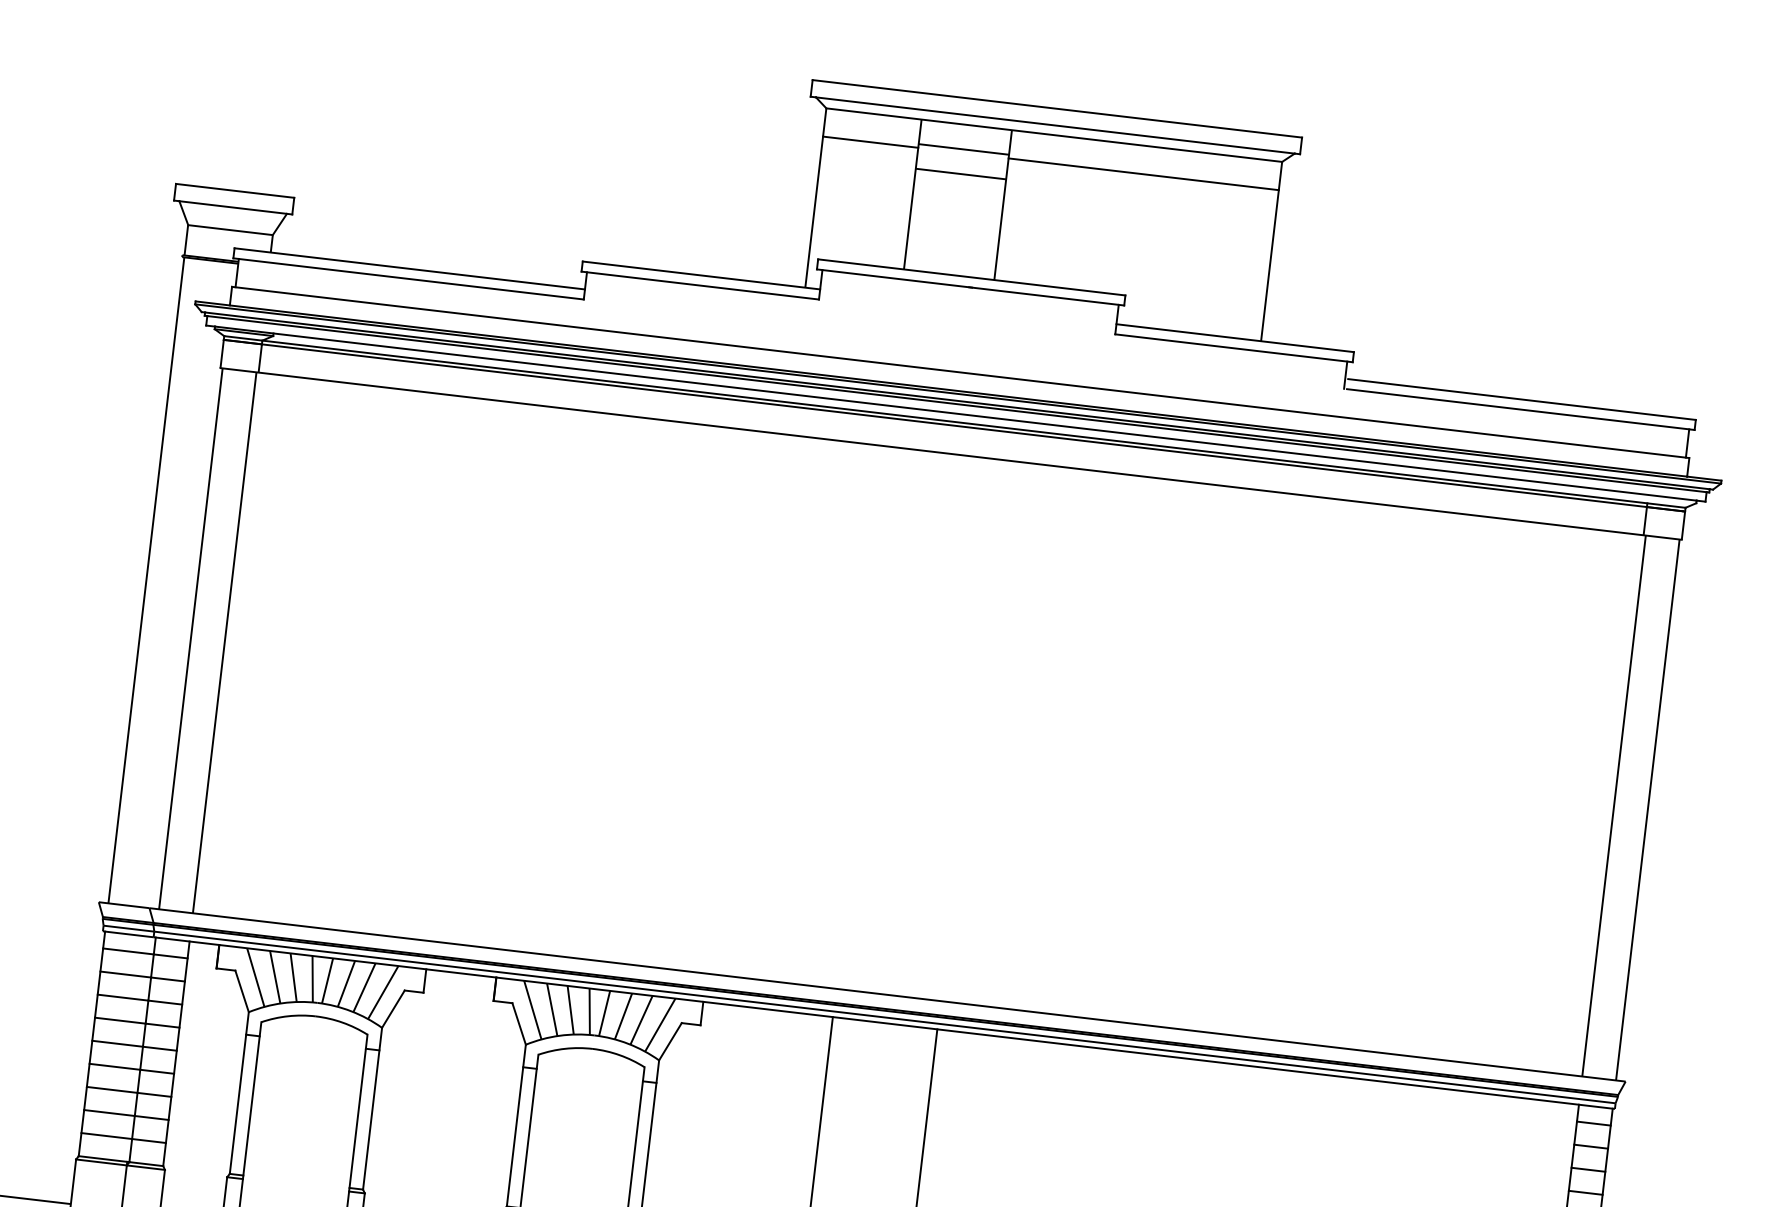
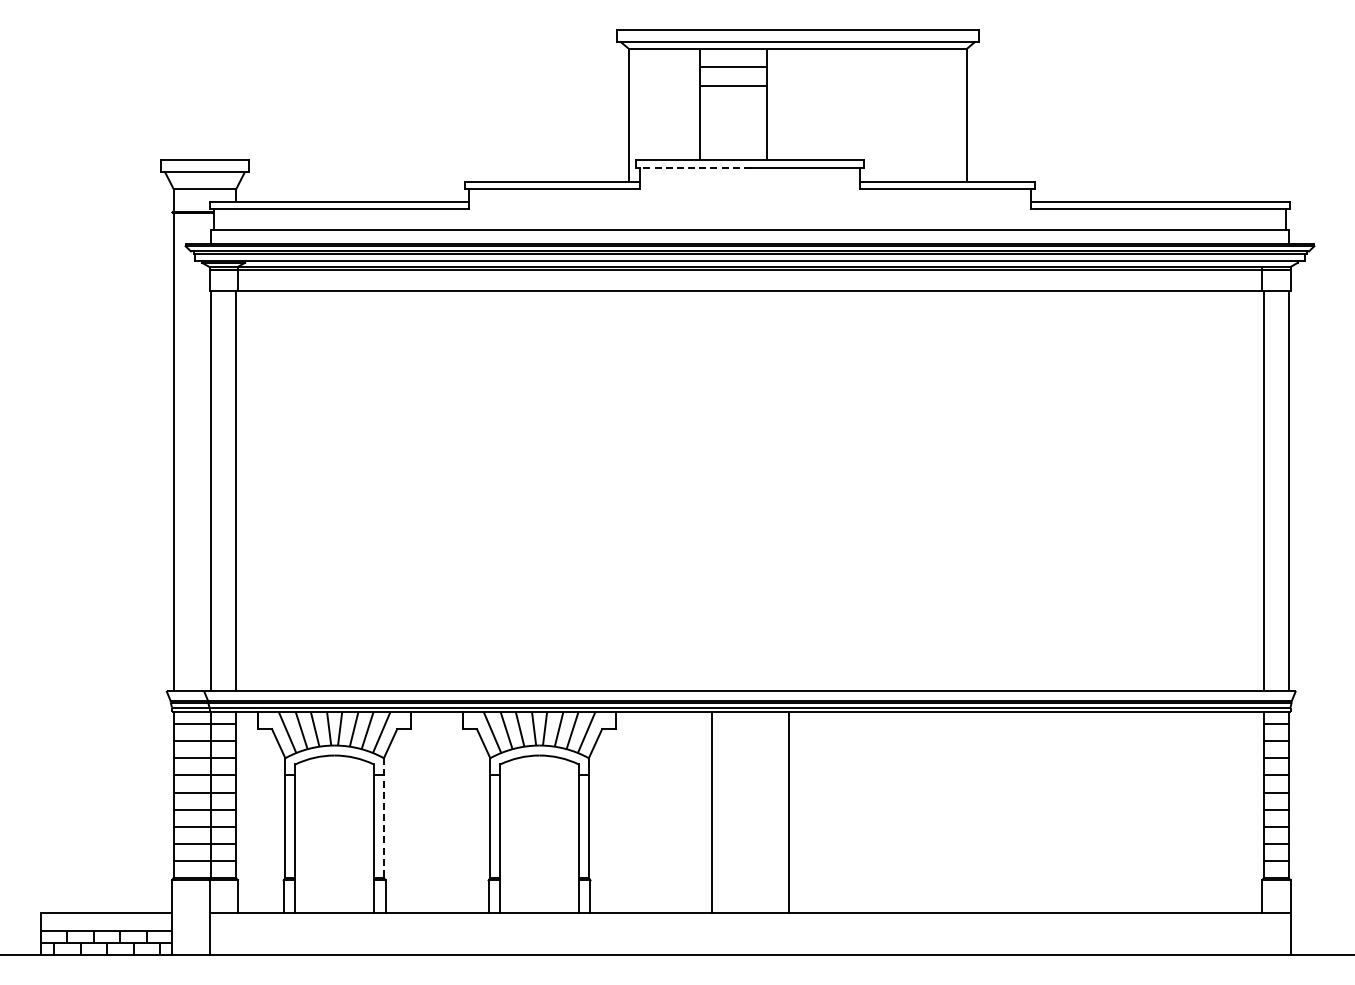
line: (870, 142) -> (664, 70), removed
line: (1143, 174) -> (866, 70), removed
line: (894, 278) -> (693, 167), solid -> dashed
line: (371, 1109) -> (383, 818), solid -> dashed

